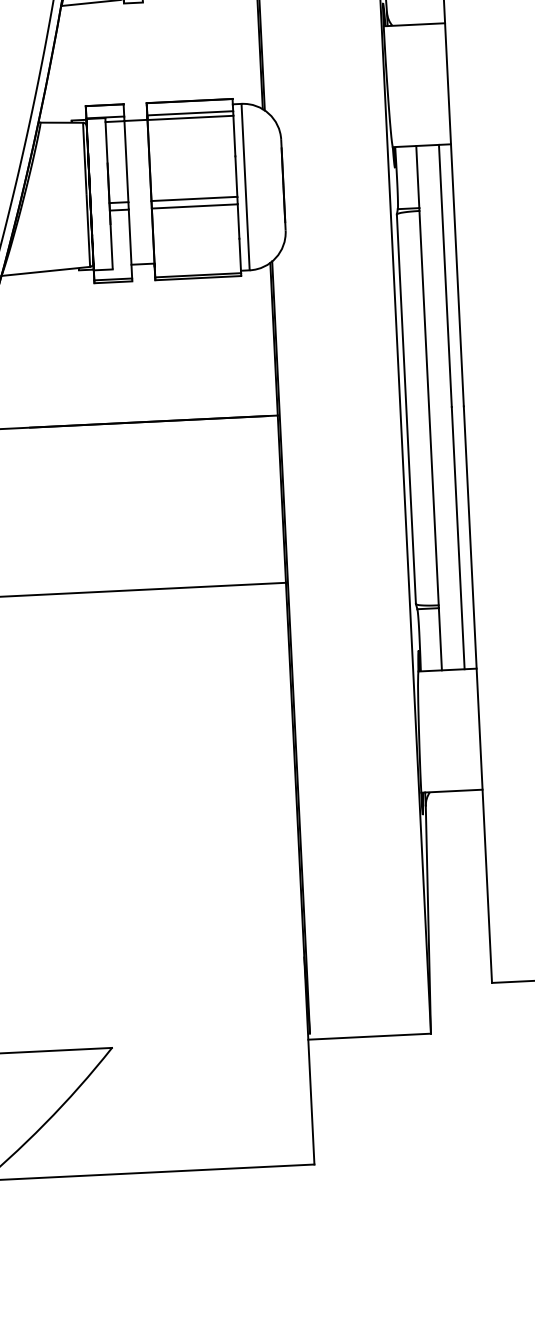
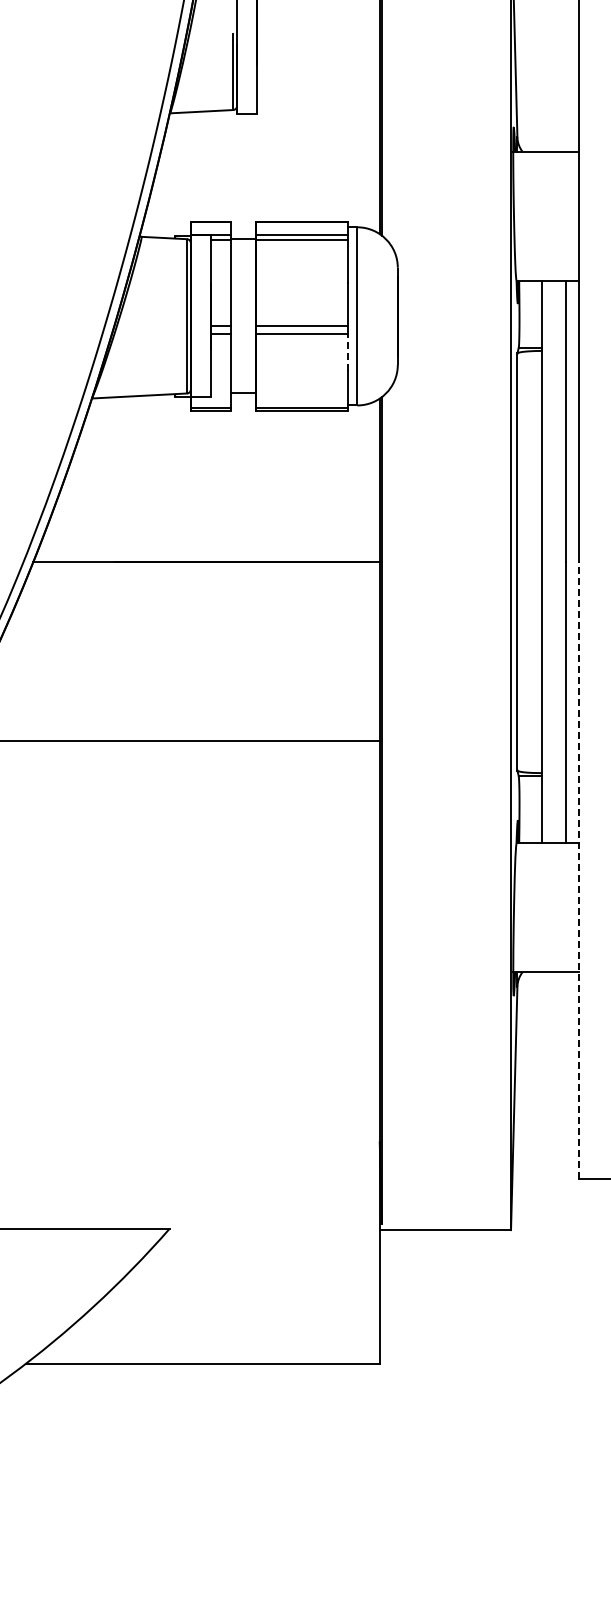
line: (239, 221) -> (348, 352), solid -> dashed
line: (477, 694) -> (578, 870), solid -> dashed

